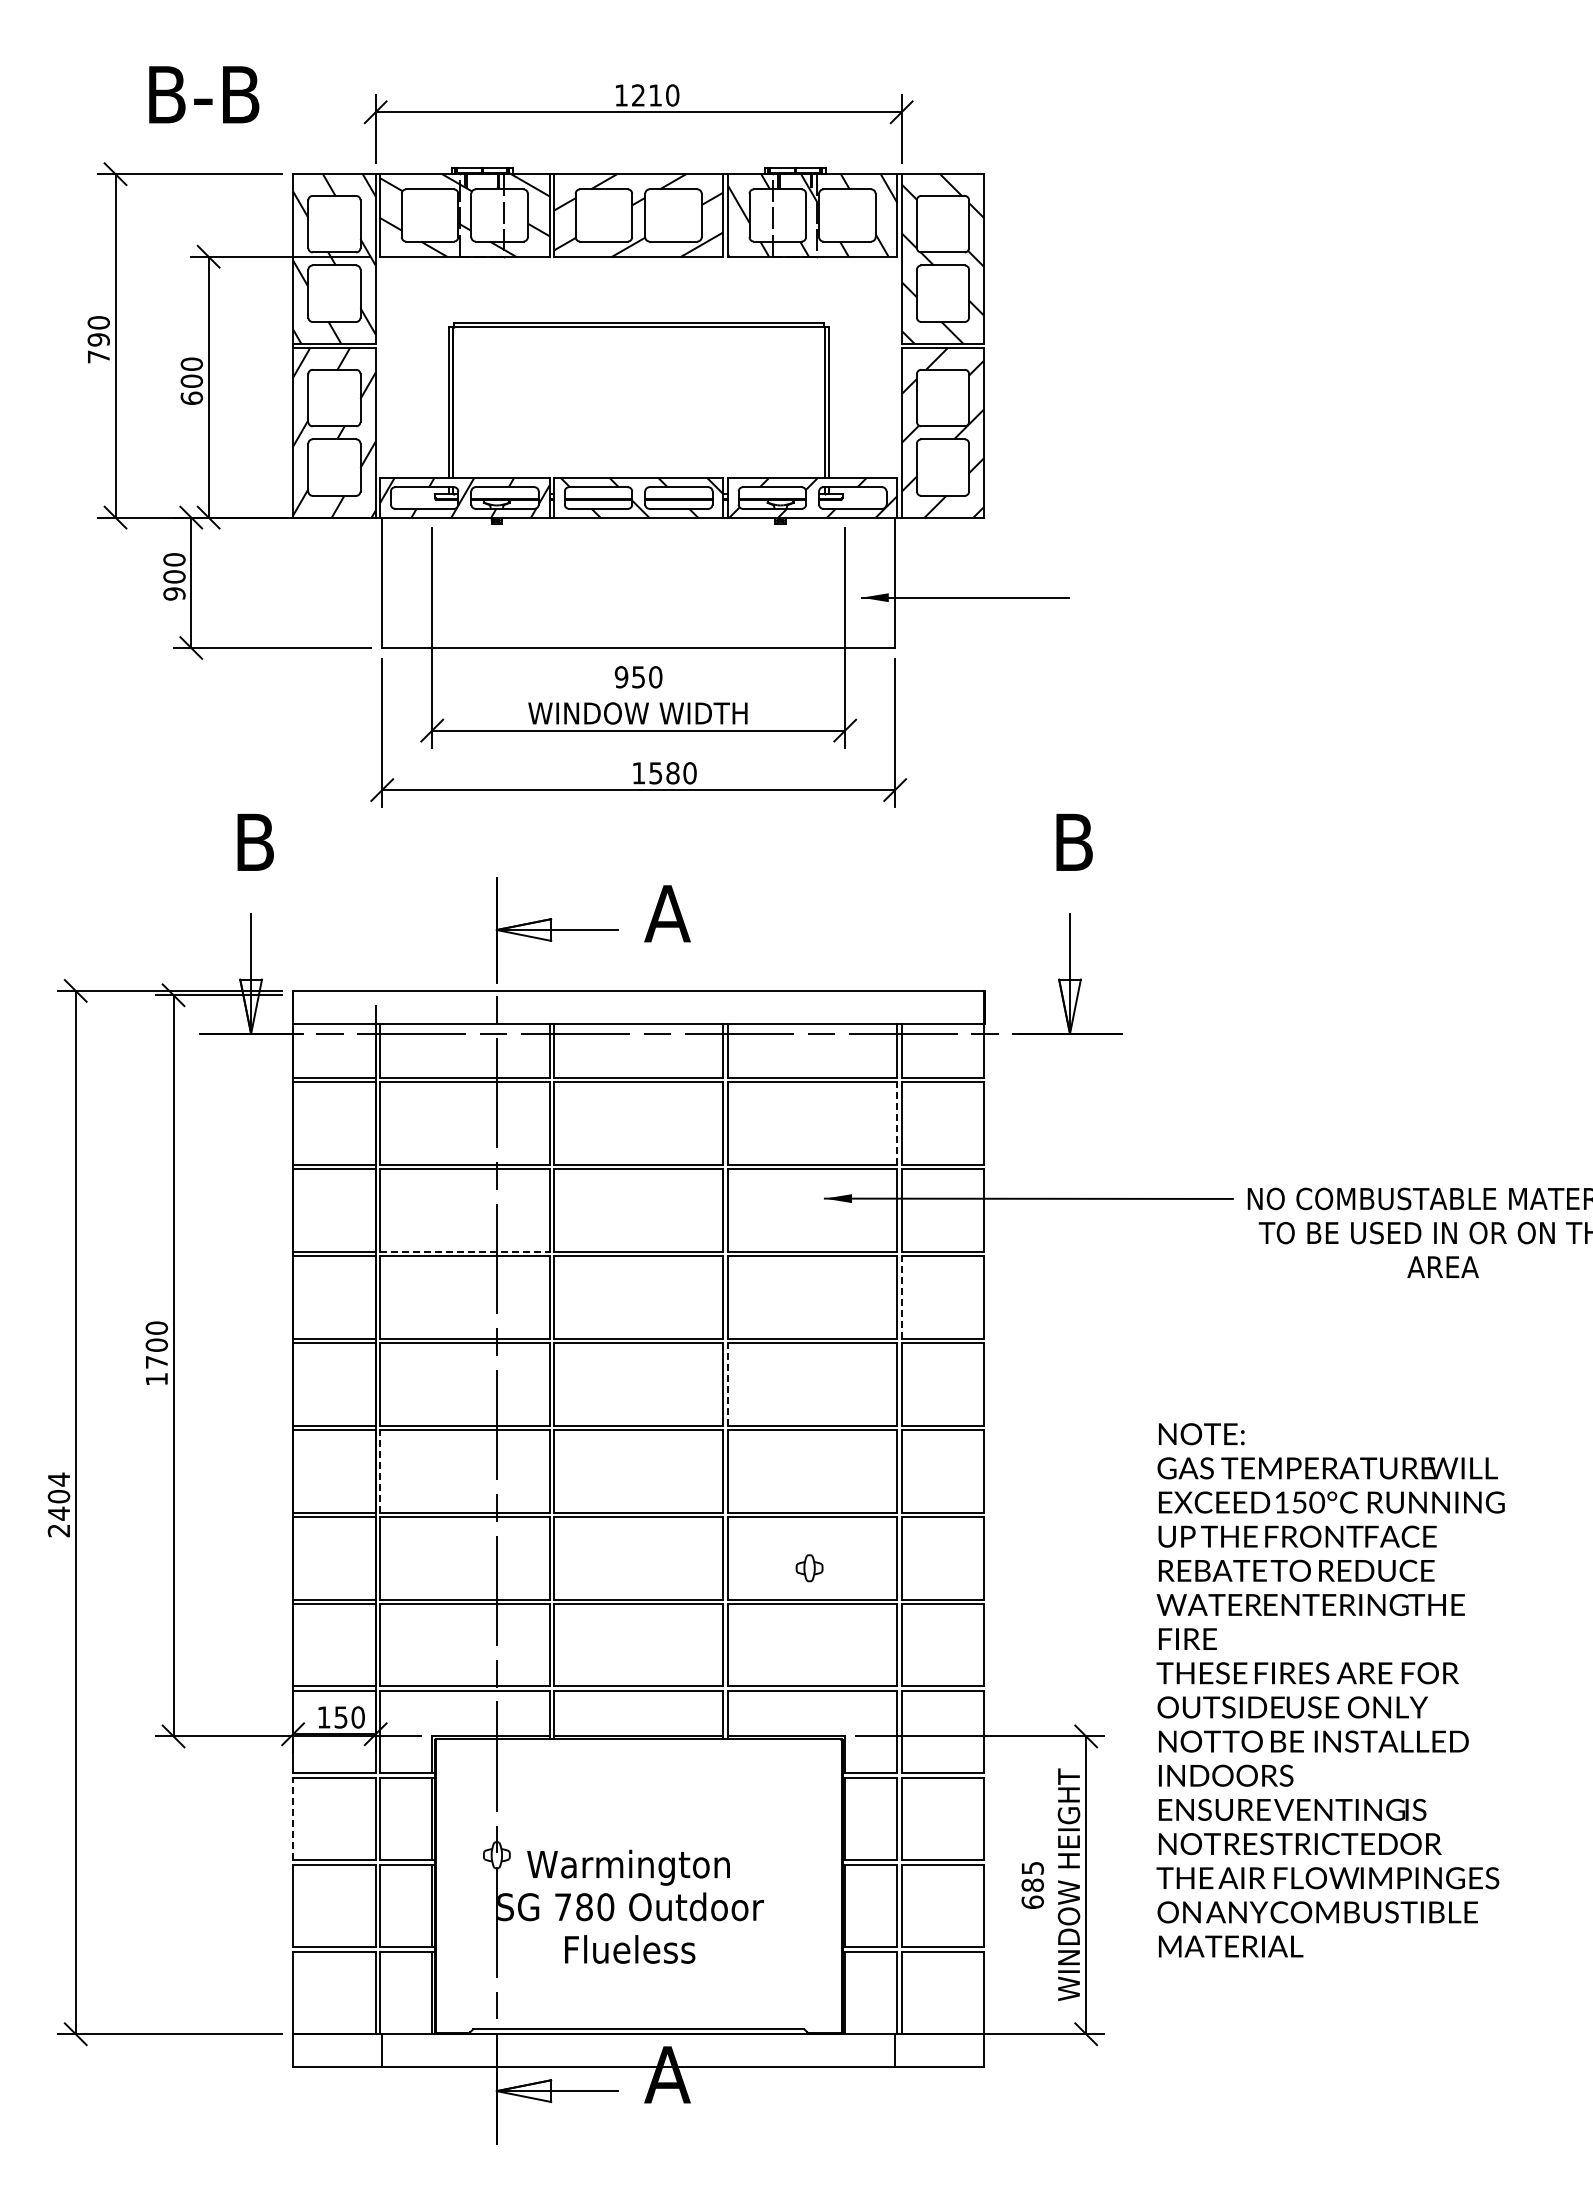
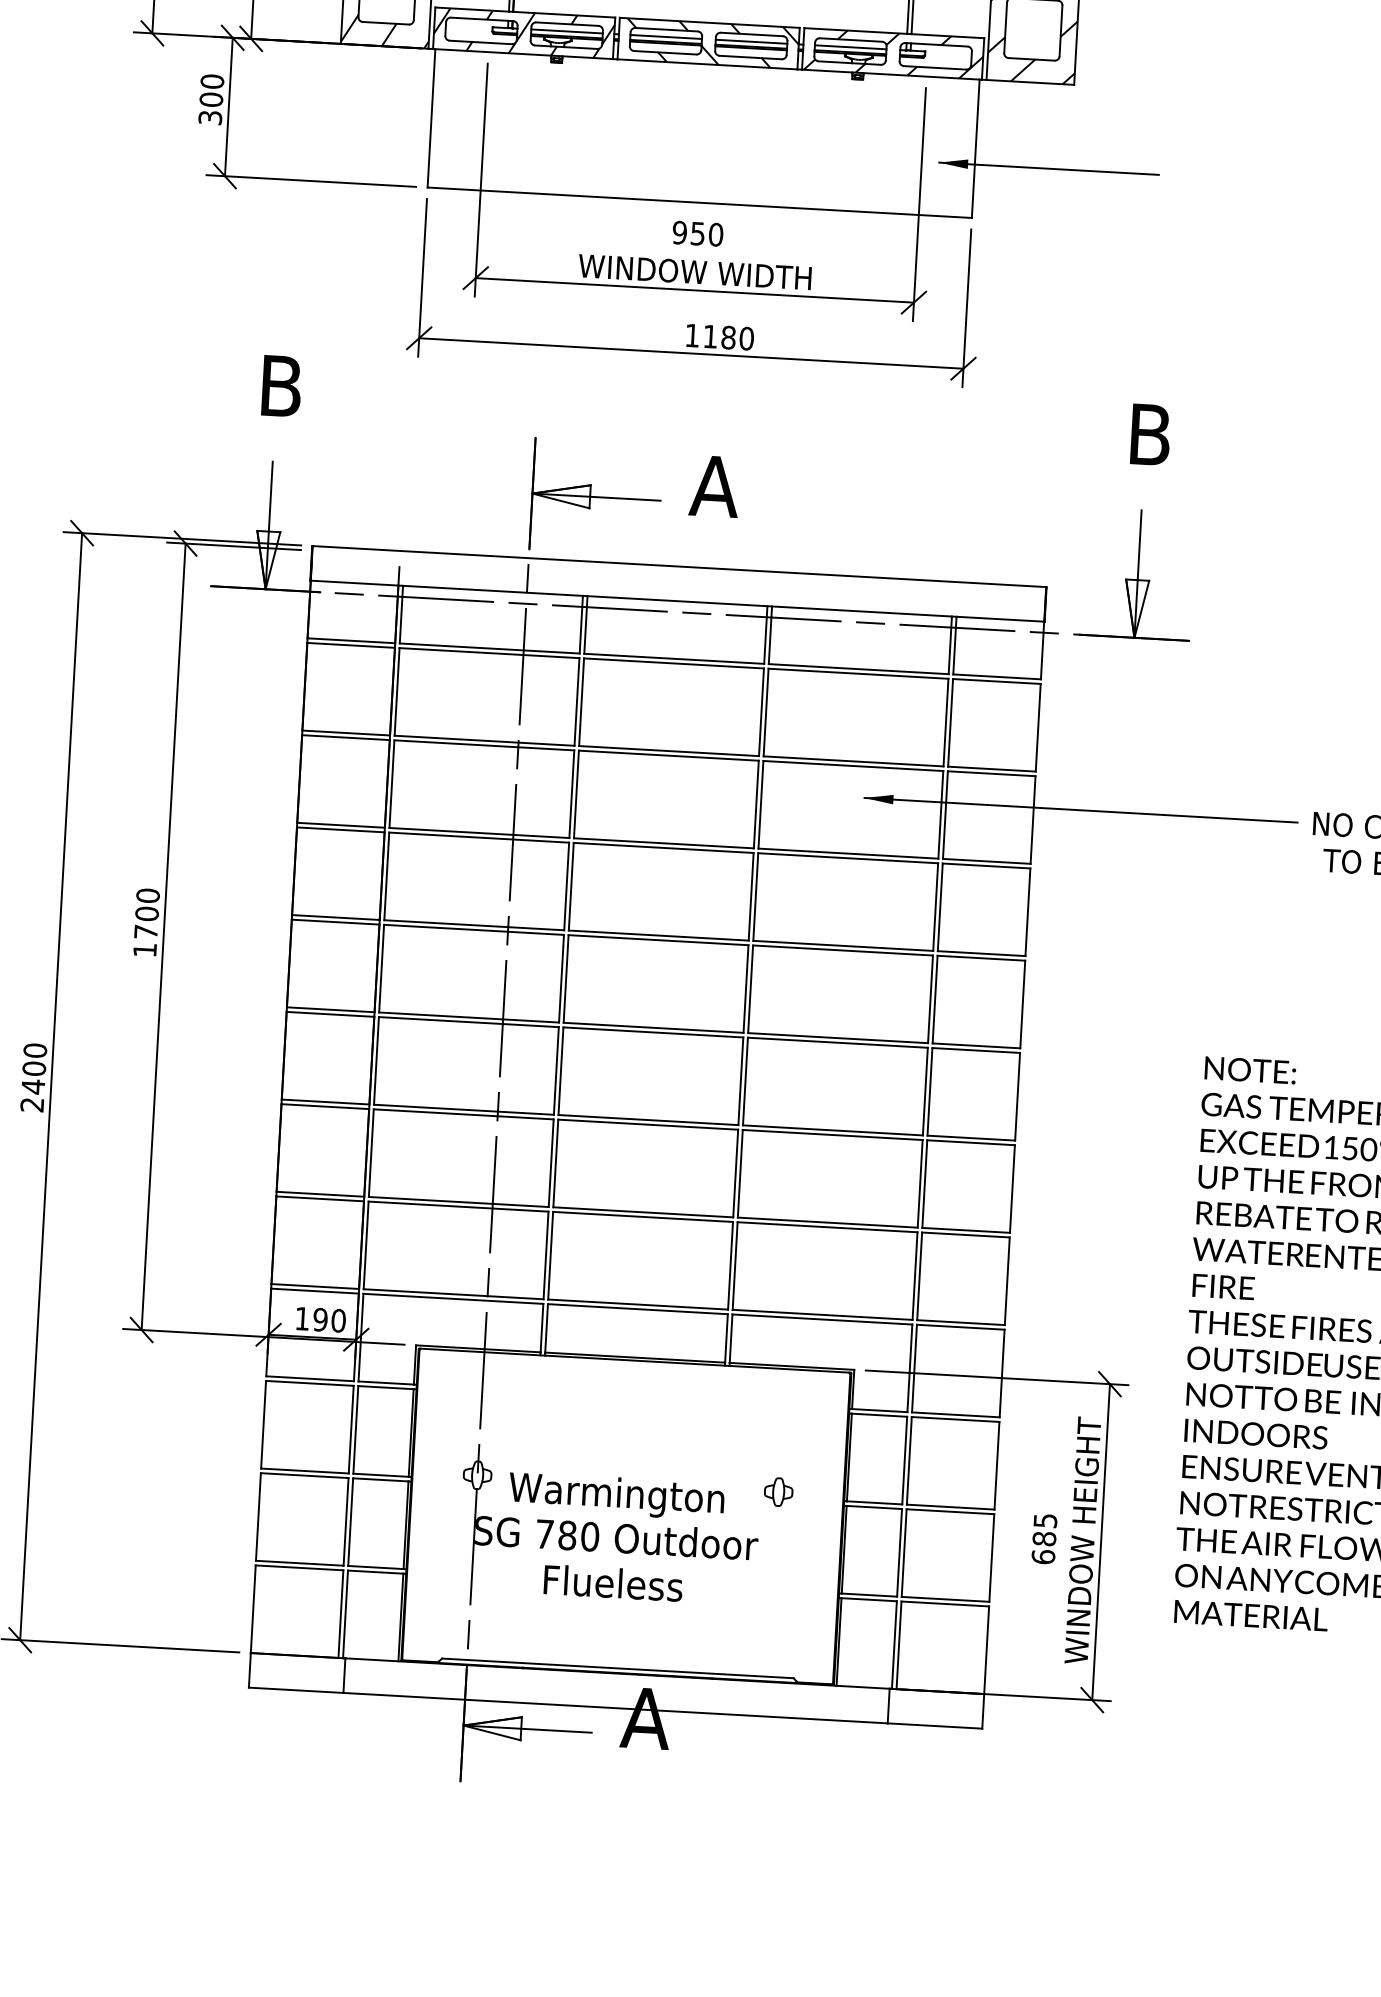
line: (504, 494) -> (566, 31), added
line: (598, 494) -> (666, 37), added
line: (678, 494) -> (751, 42), added
line: (772, 494) -> (850, 47), added
text: (174, 593) -> (210, 117), 900 -> 300
text: (655, 773) -> (710, 336), 1580 -> 1180
line: (897, 1123) -> (946, 722), dashed -> solid
line: (464, 1251) -> (479, 832), dashed -> solid
line: (901, 1296) -> (940, 906), dashed -> solid
line: (727, 1383) -> (750, 988), dashed -> solid
line: (380, 1470) -> (376, 1060), dashed -> solid
text: (58, 1479) -> (34, 1050), 2404 -> 2400
part: (809, 1568) -> (778, 1492), moved
text: (340, 1717) -> (319, 1319), 150 -> 190
line: (293, 1818) -> (264, 1424), dashed -> solid

